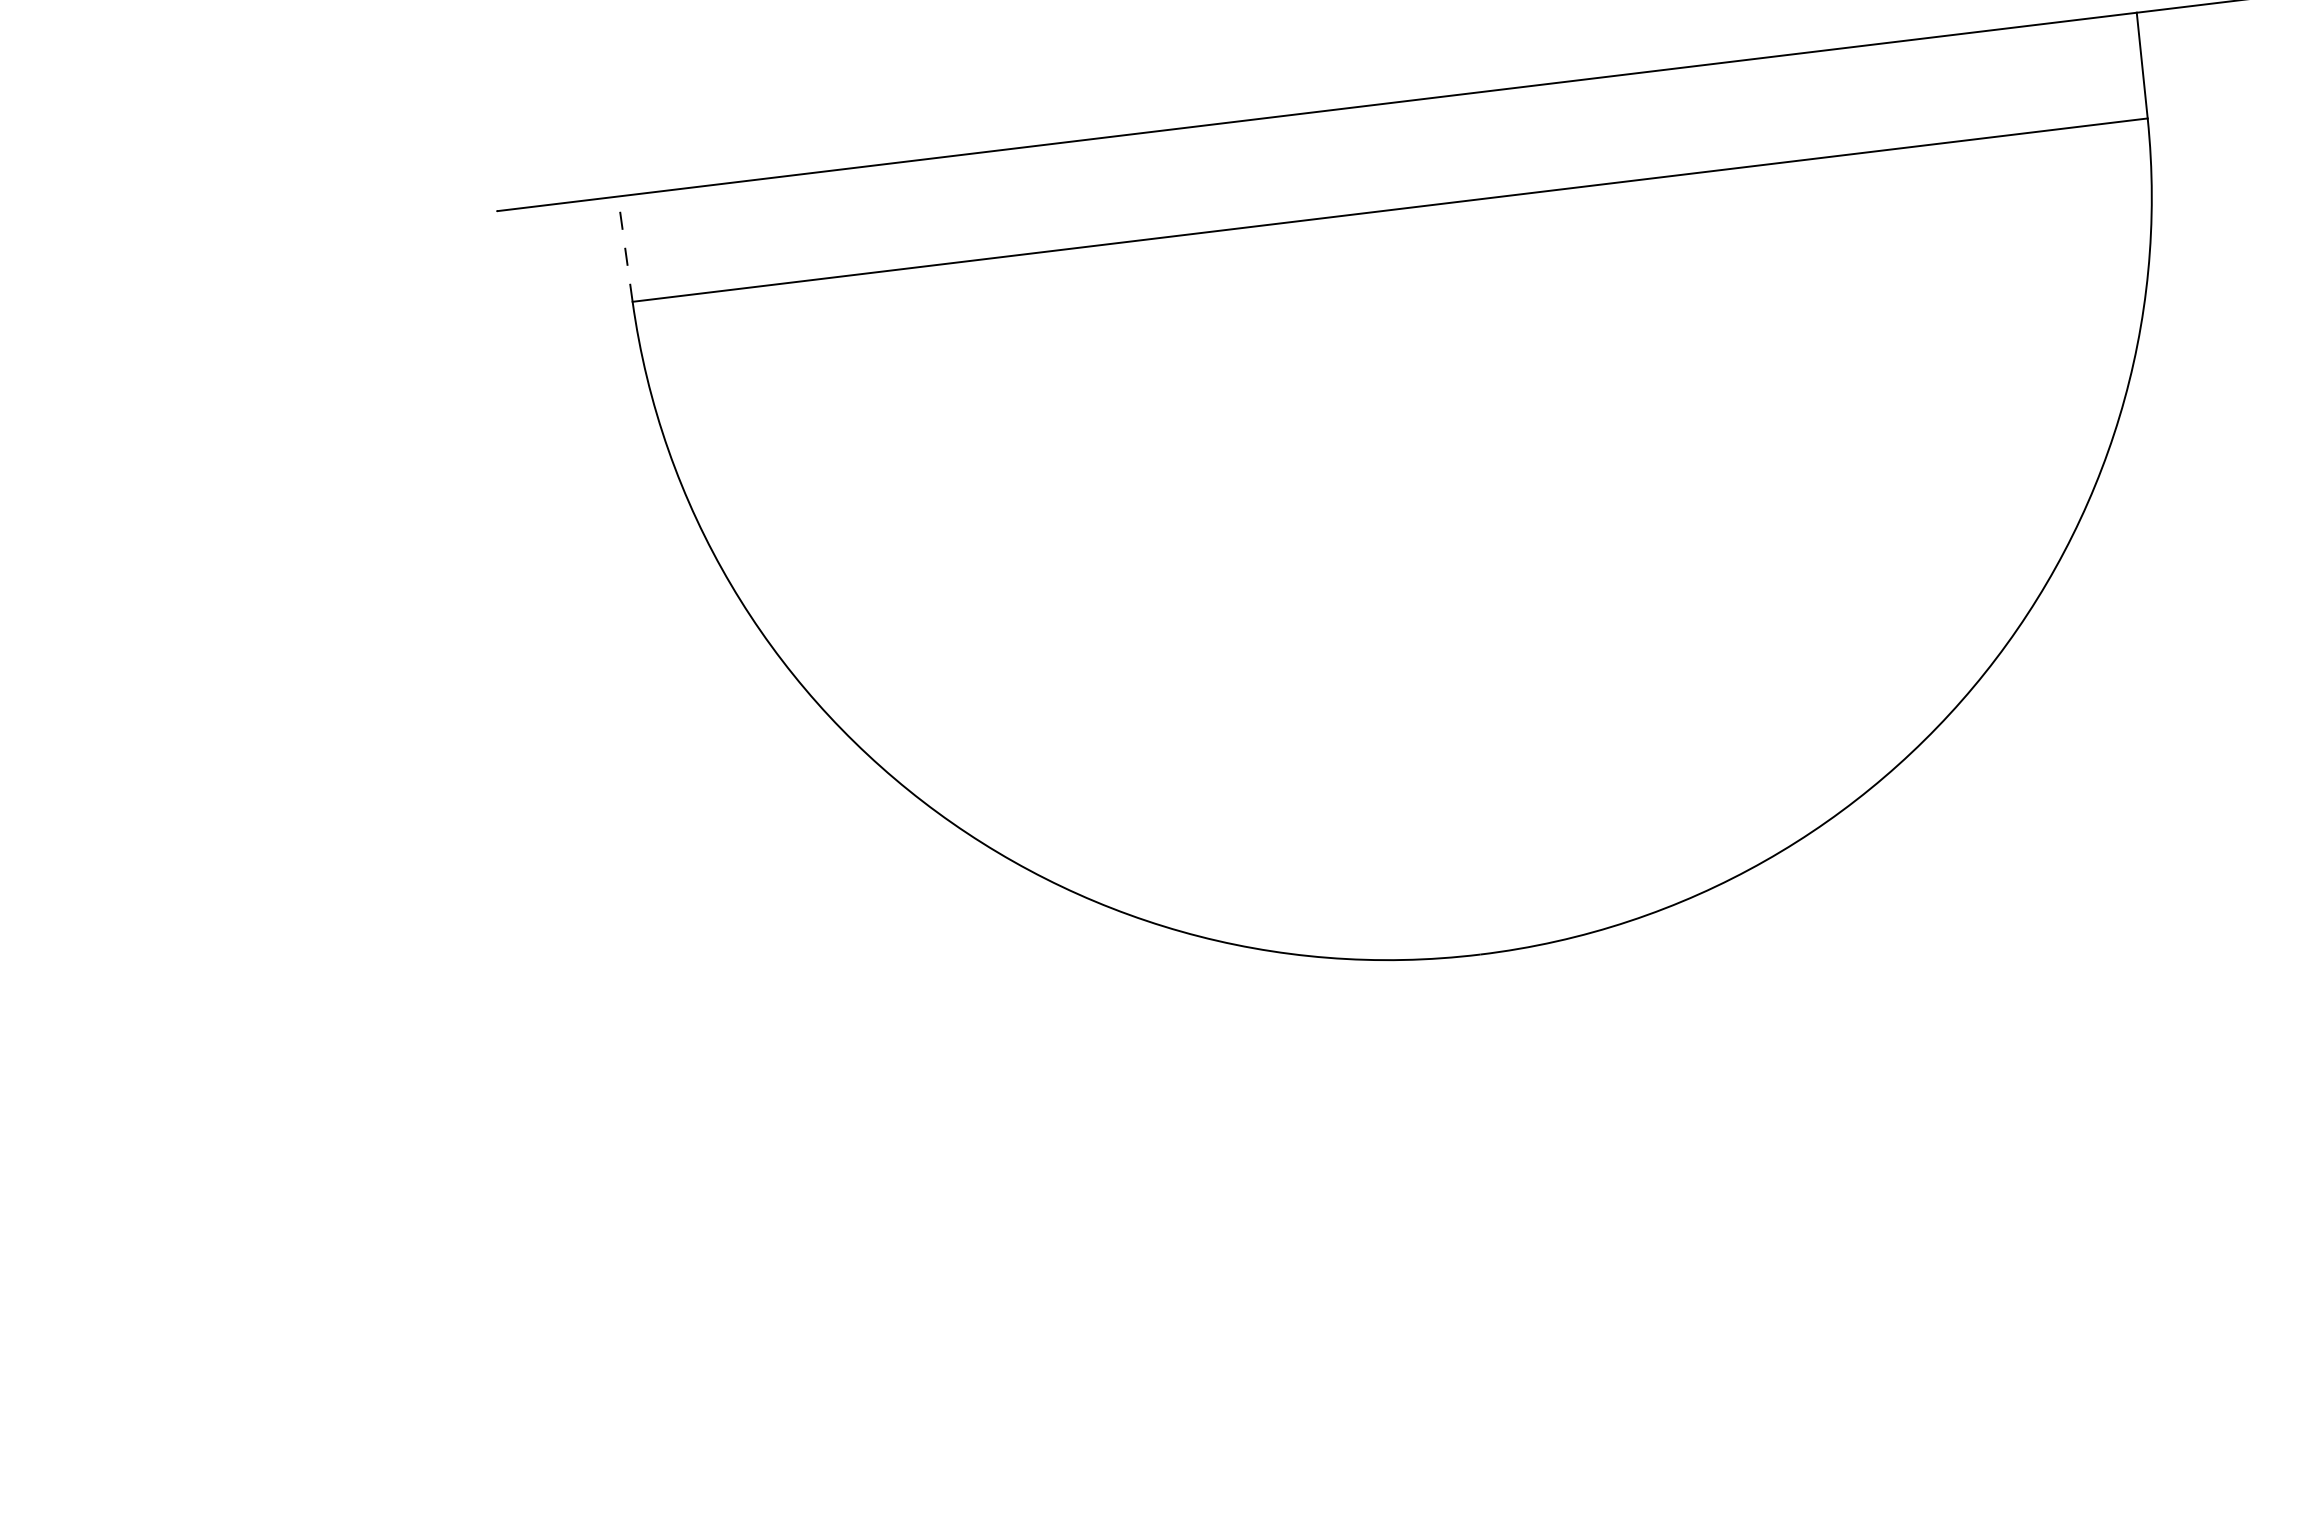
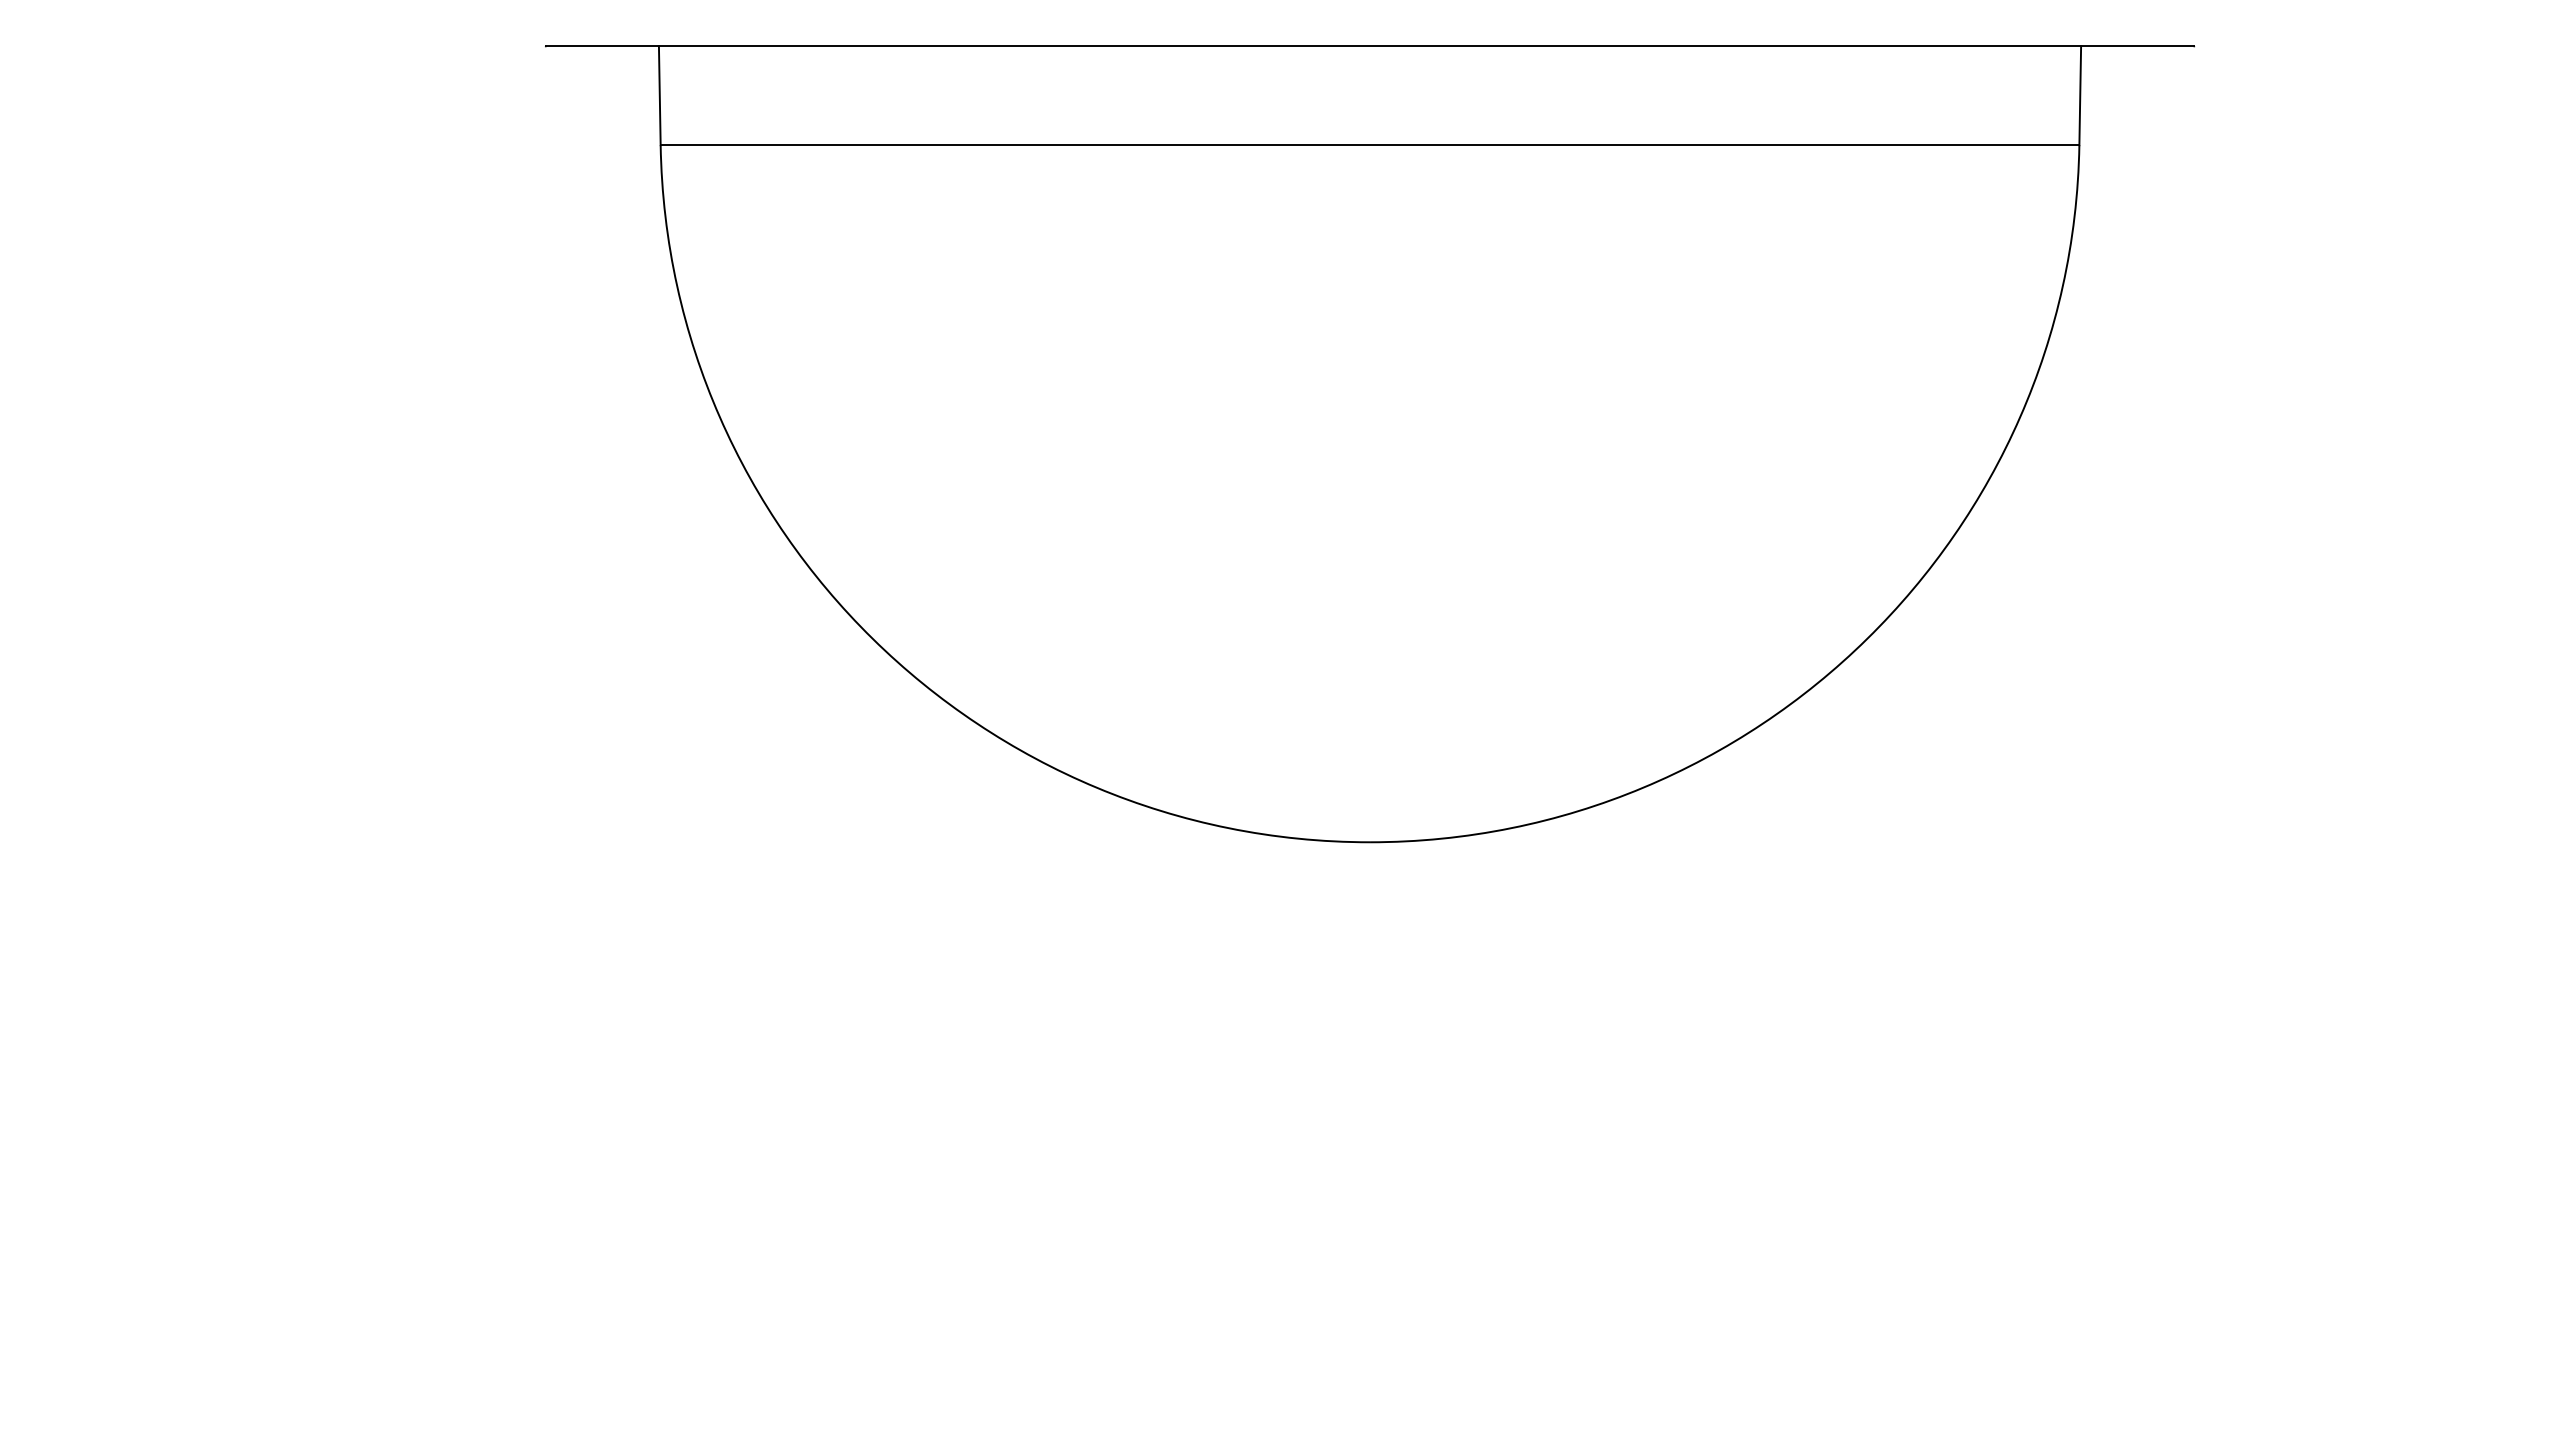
line: (624, 248) -> (659, 95), dashed -> solid

